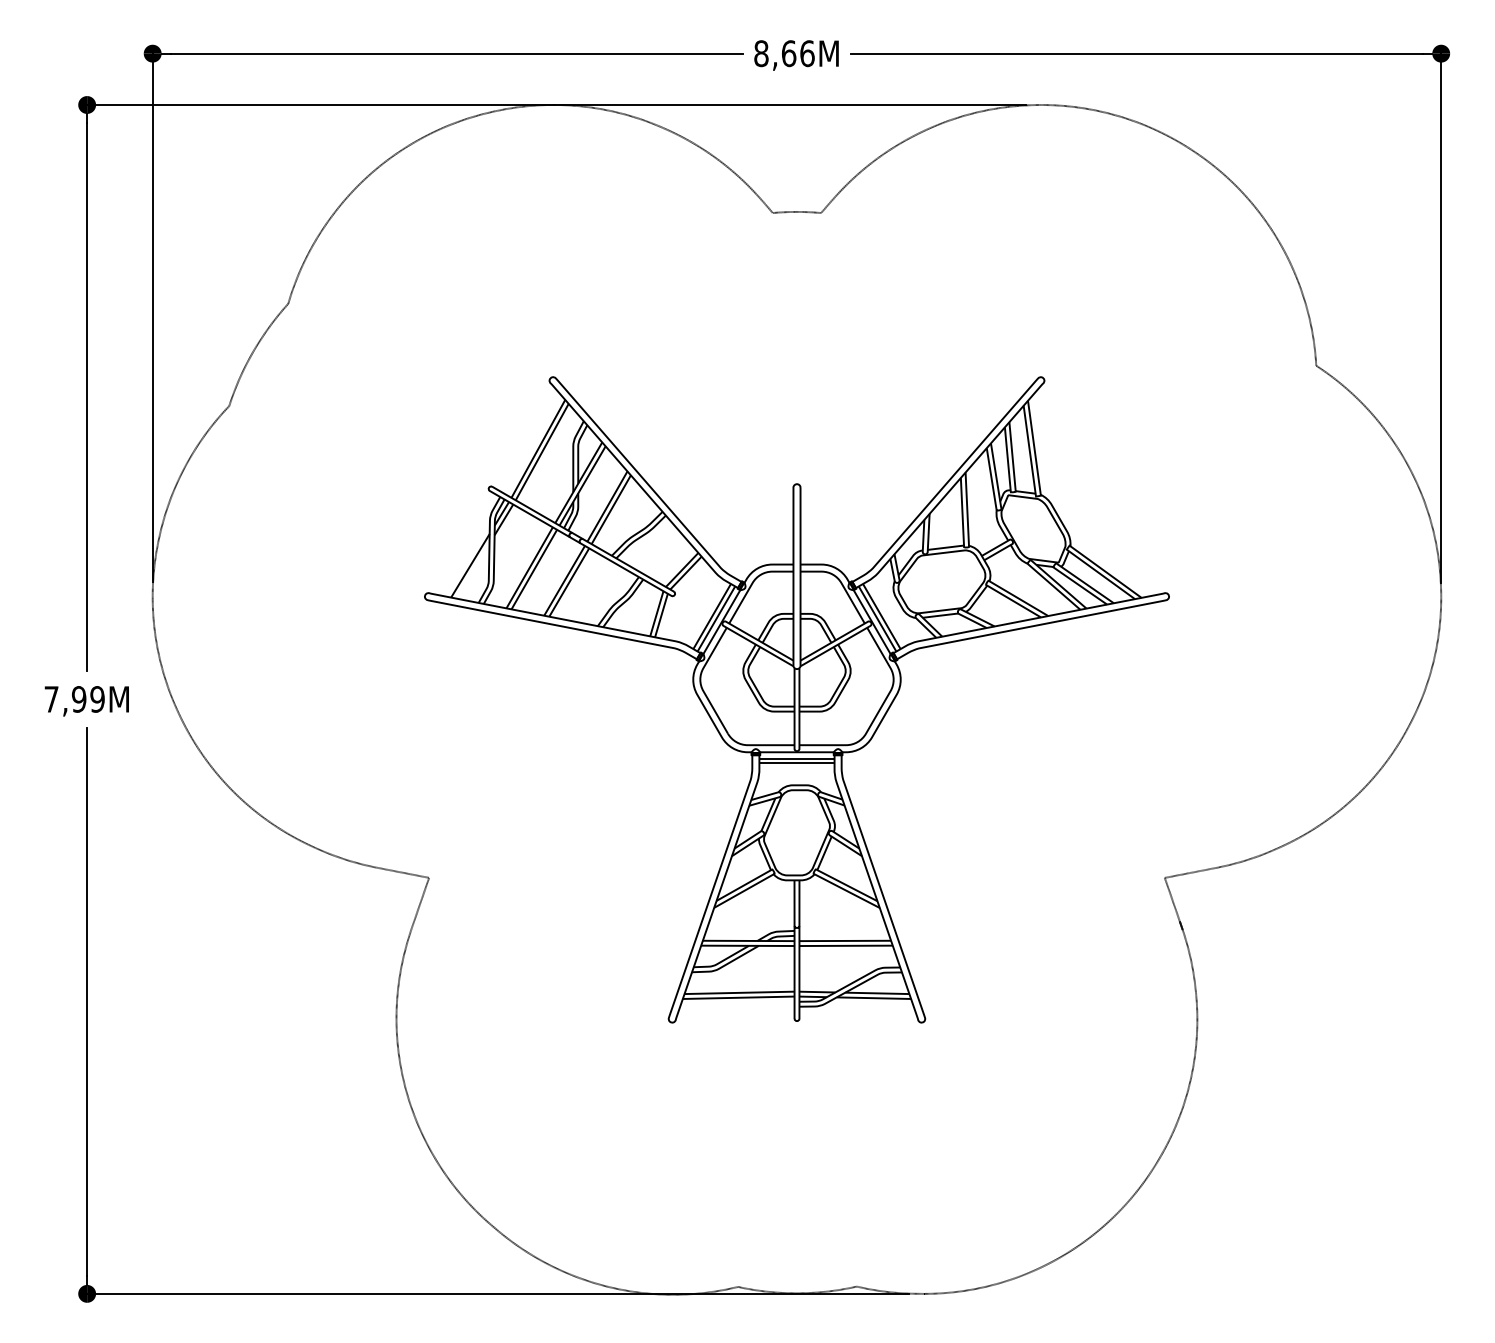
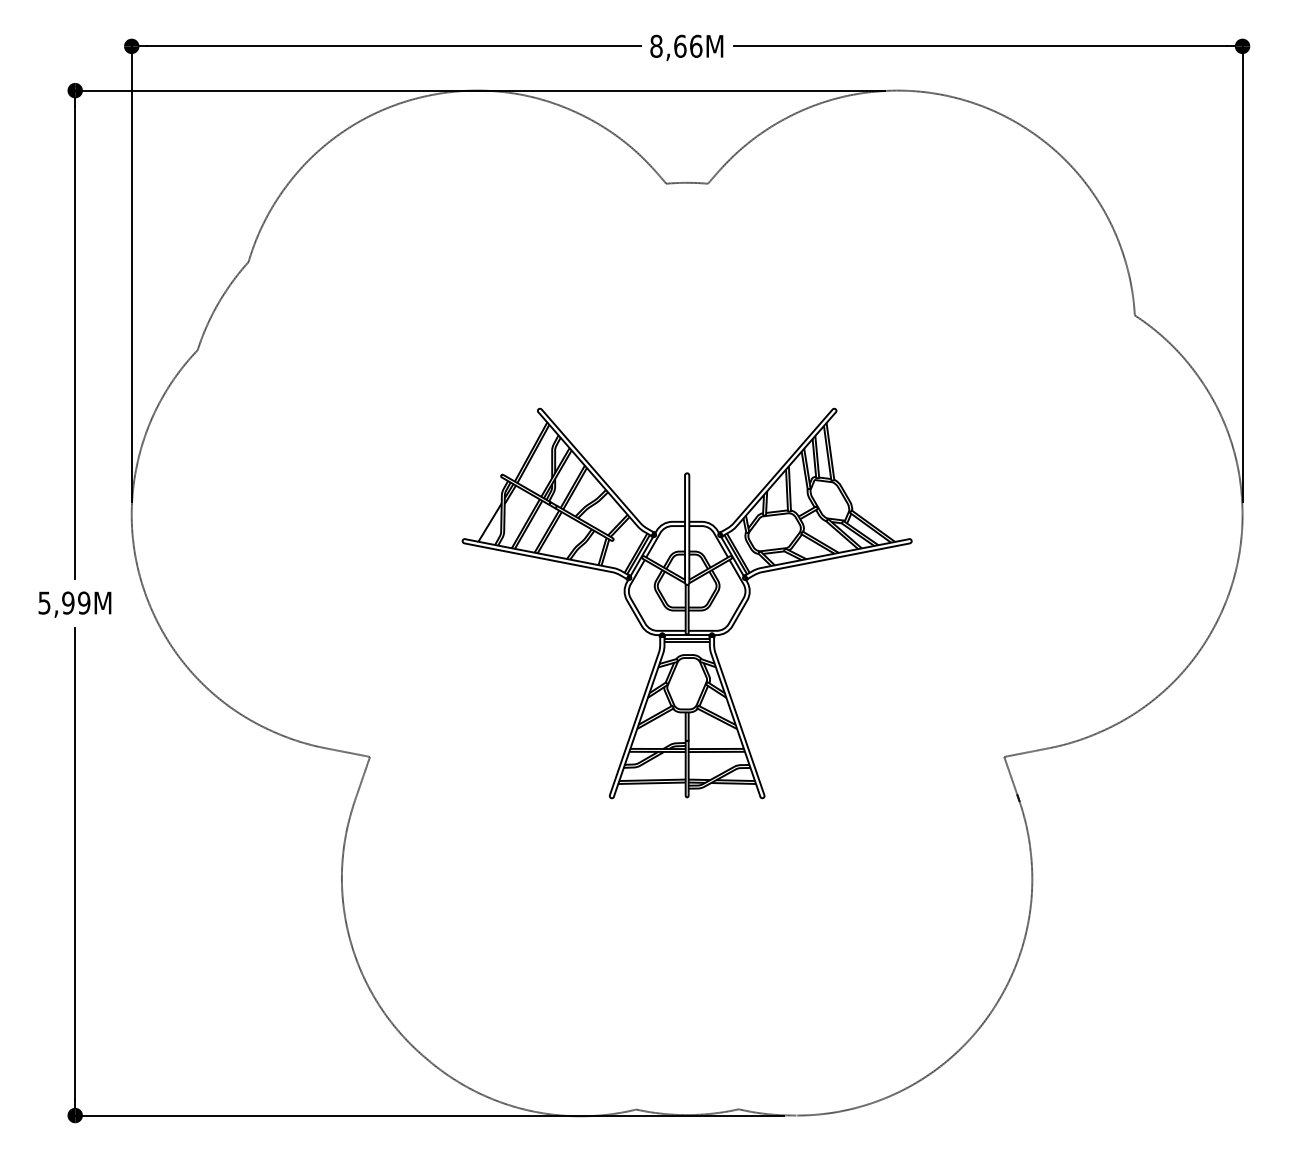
text: (51, 699) -> (44, 603), 7,99M -> 5,99M
part: (796, 699) -> (686, 603), size x0.7

